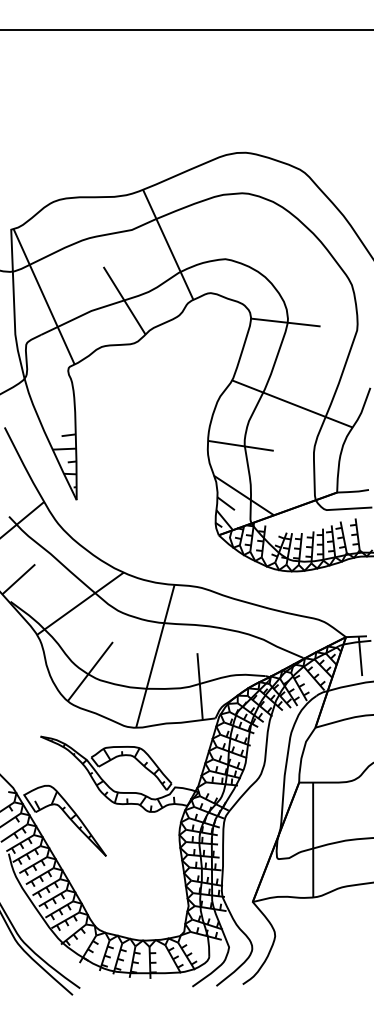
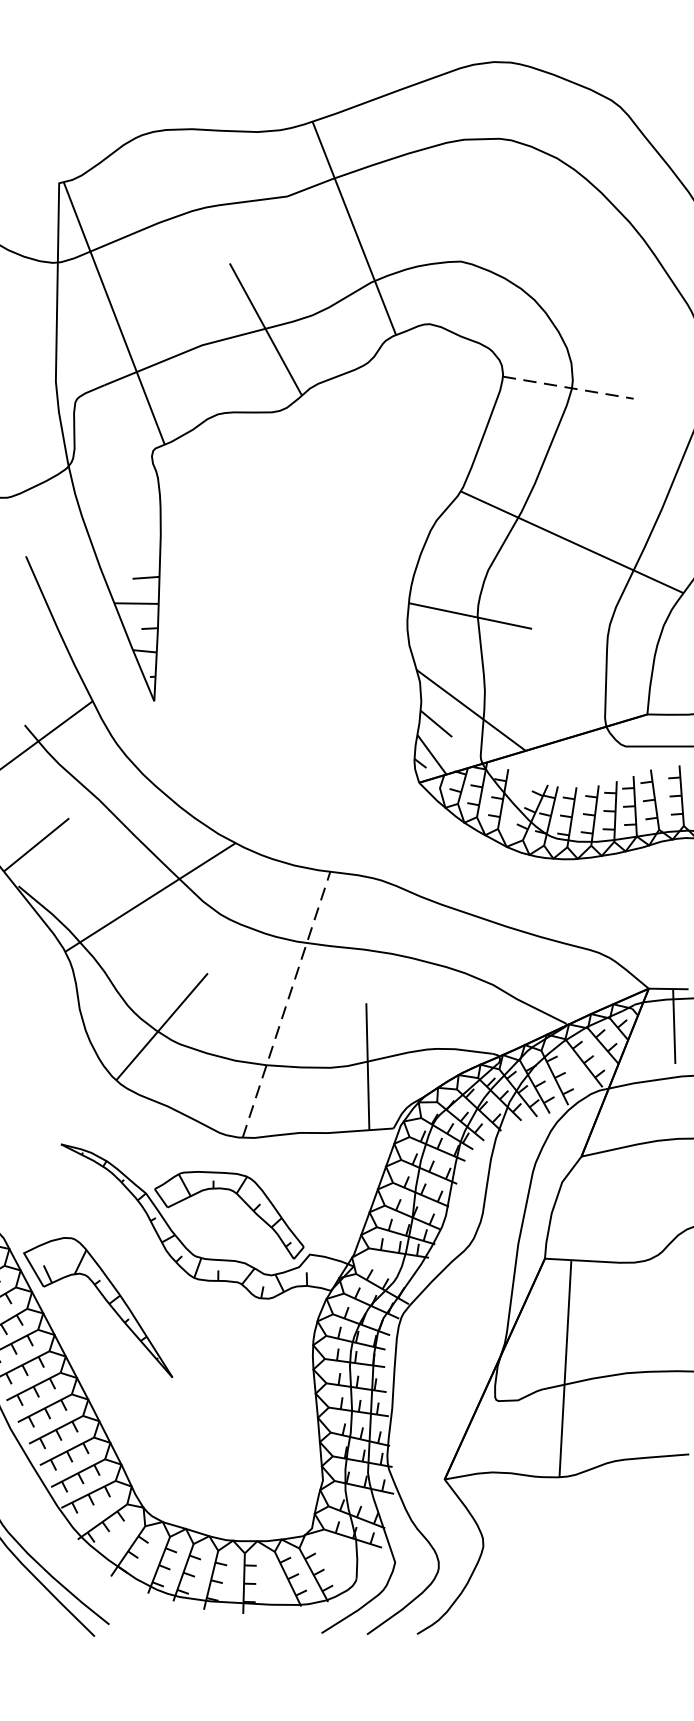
line: (286, 322) -> (569, 387), solid -> dashed
line: (155, 656) -> (286, 1005), solid -> dashed

